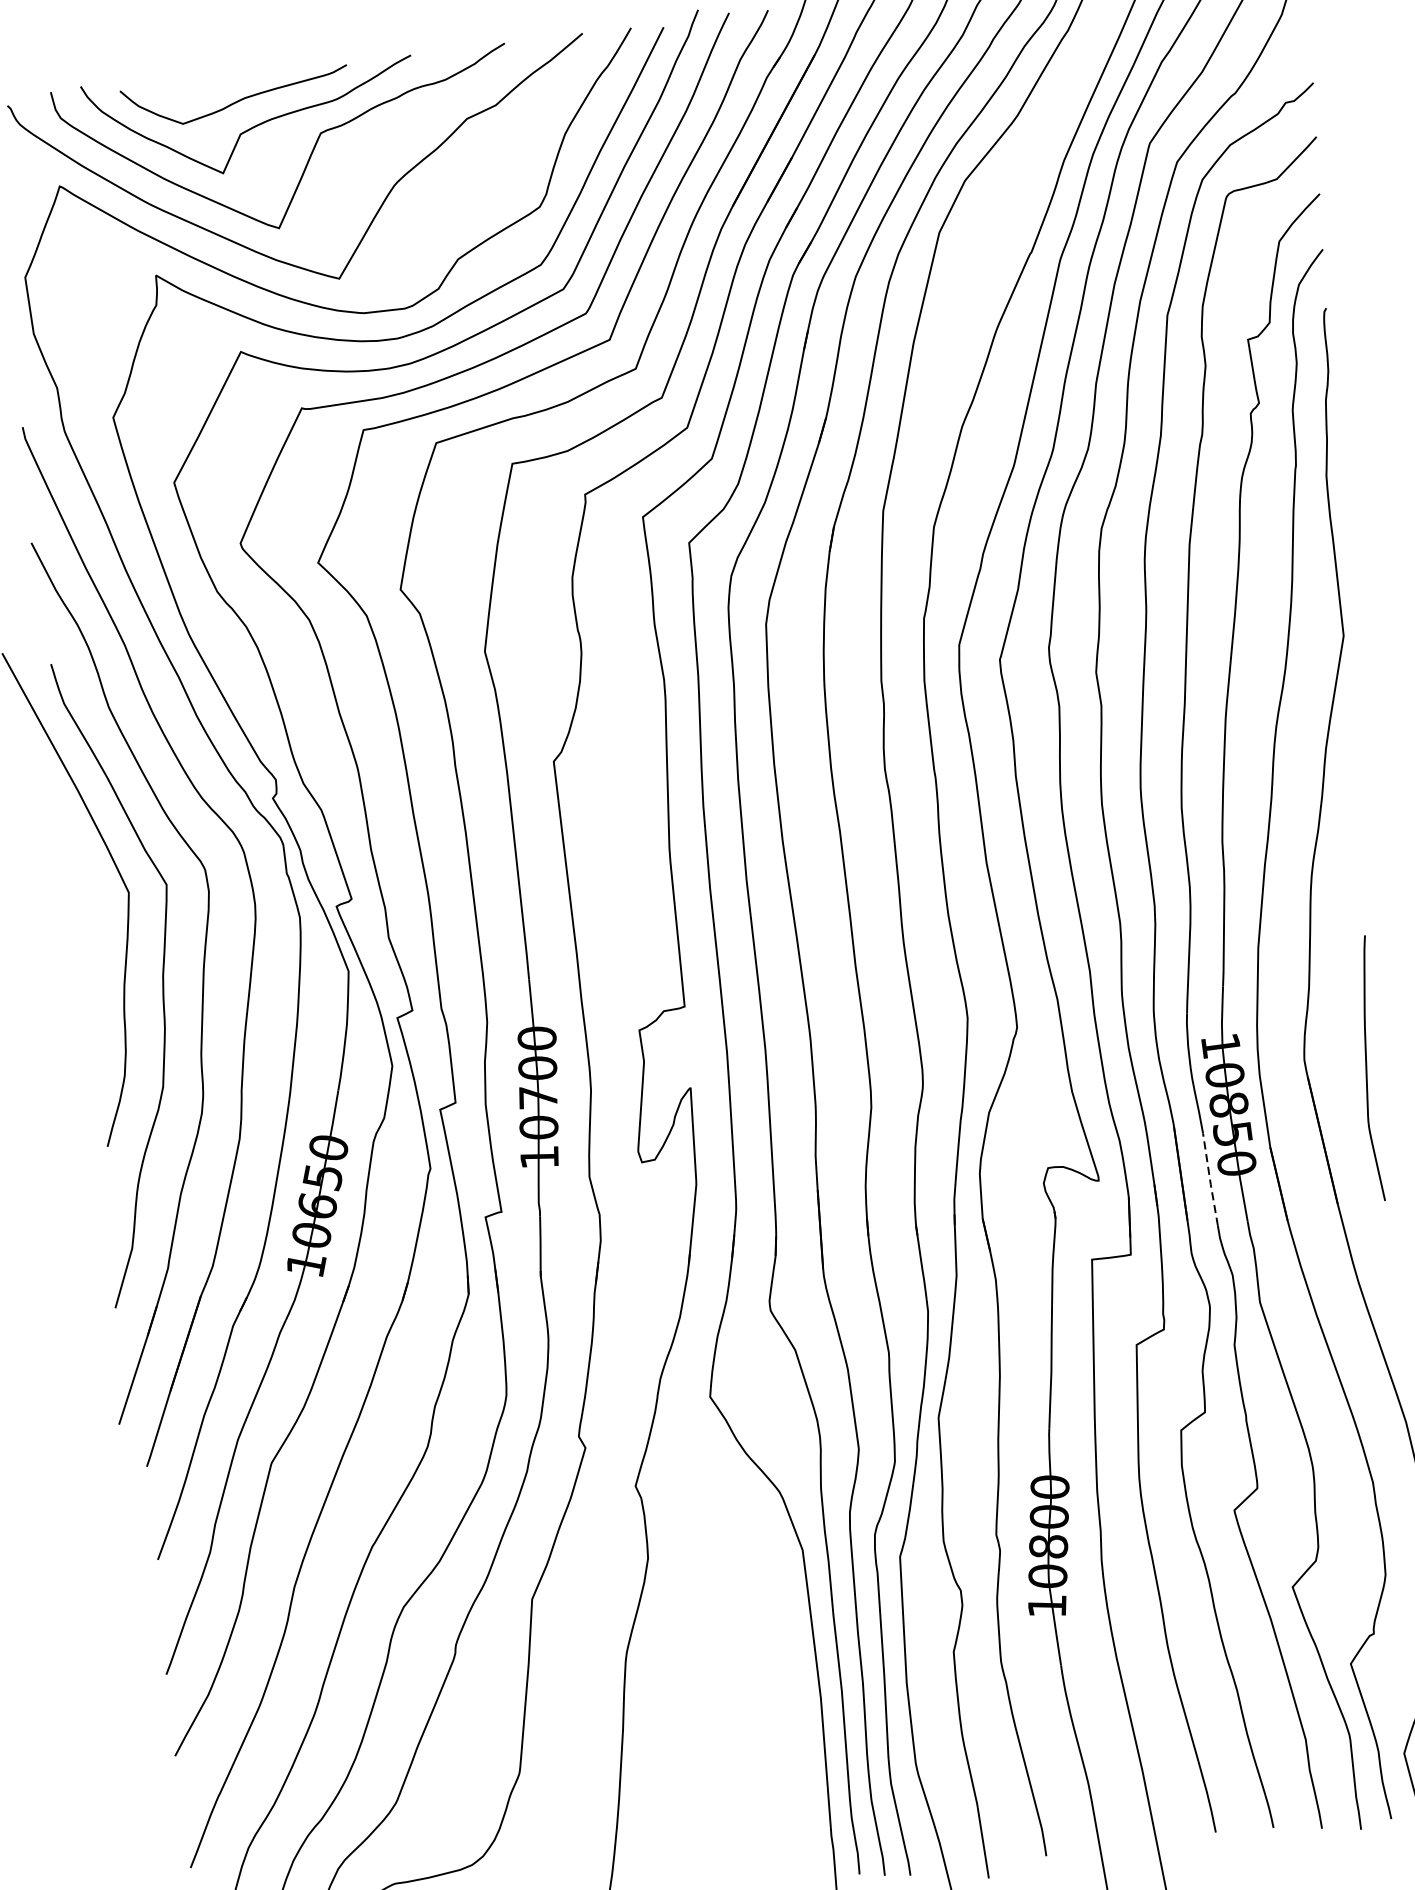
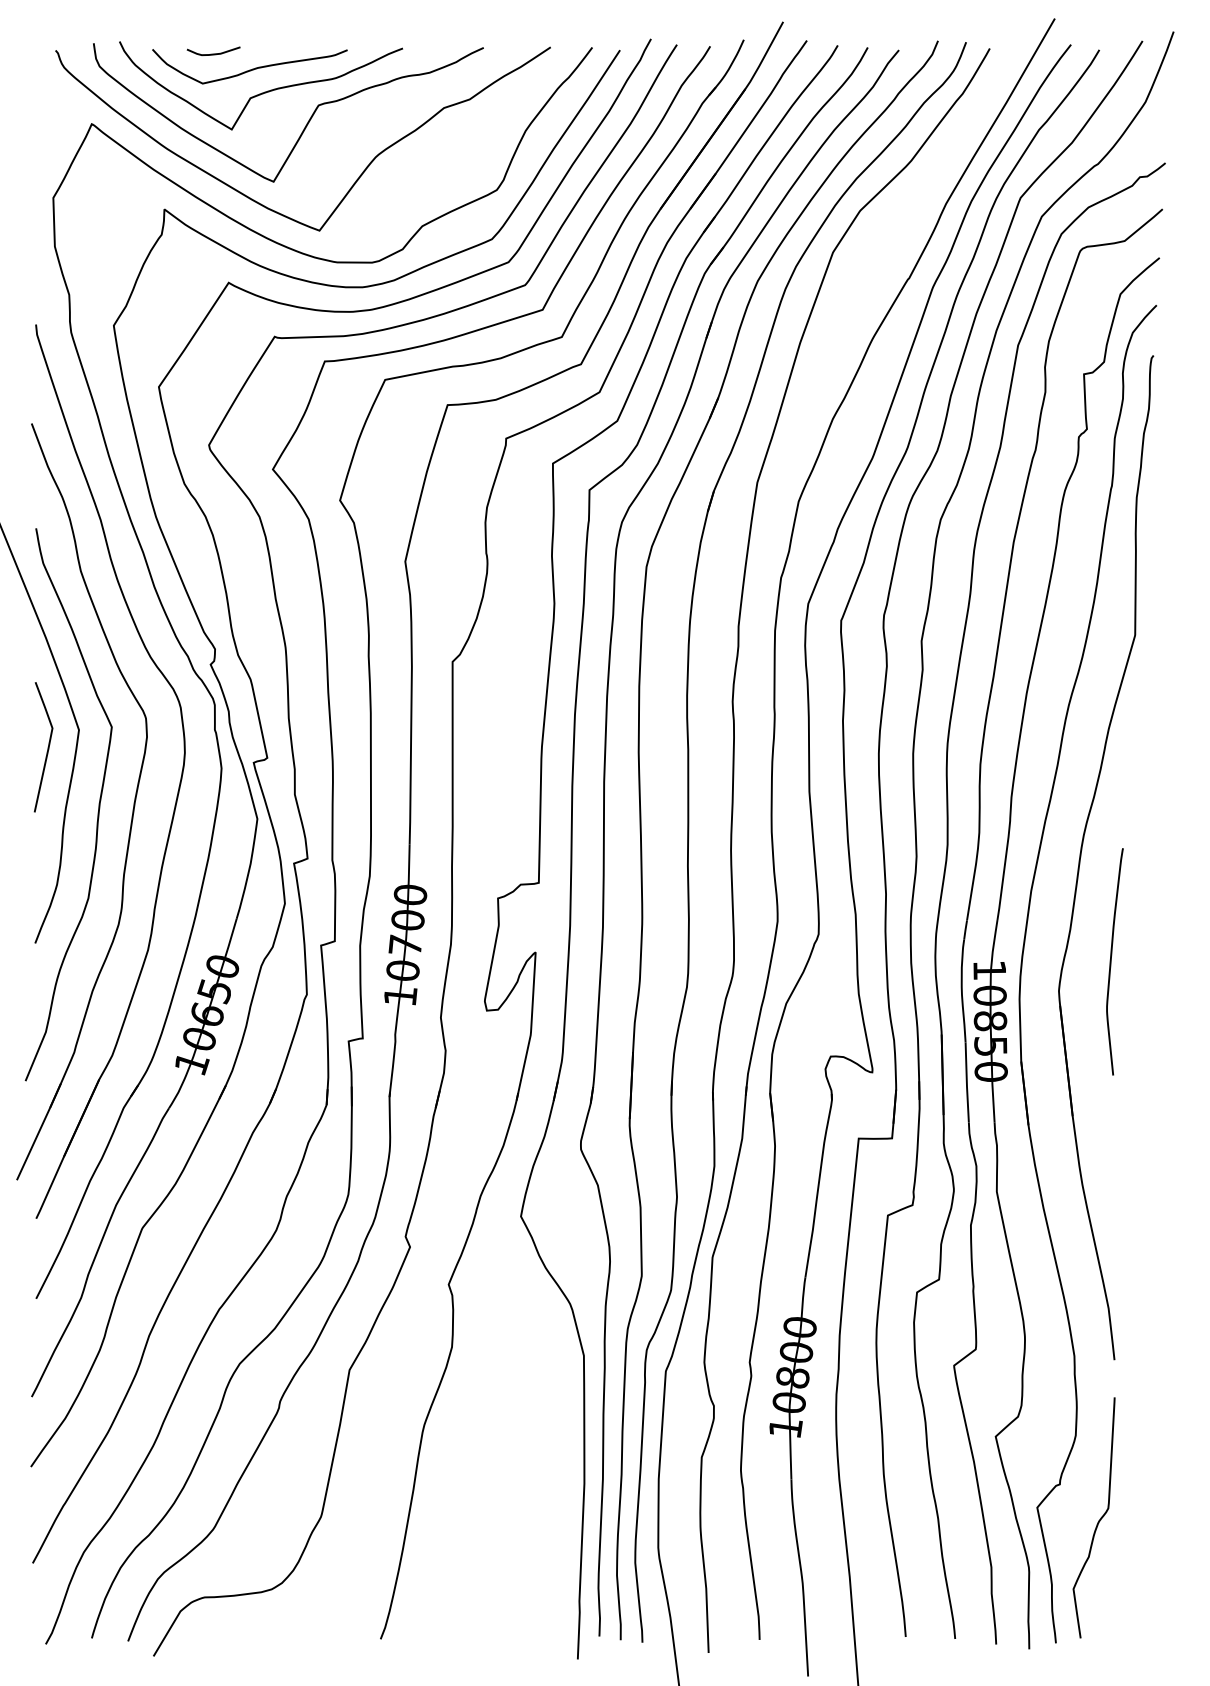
curve: (191, 87) -> (213, 53), added
line: (94, 917) -> (47, 747), added
curve: (1367, 1068) -> (1111, 961), moved
line: (1209, 1178) -> (966, 1081), dashed -> solid

